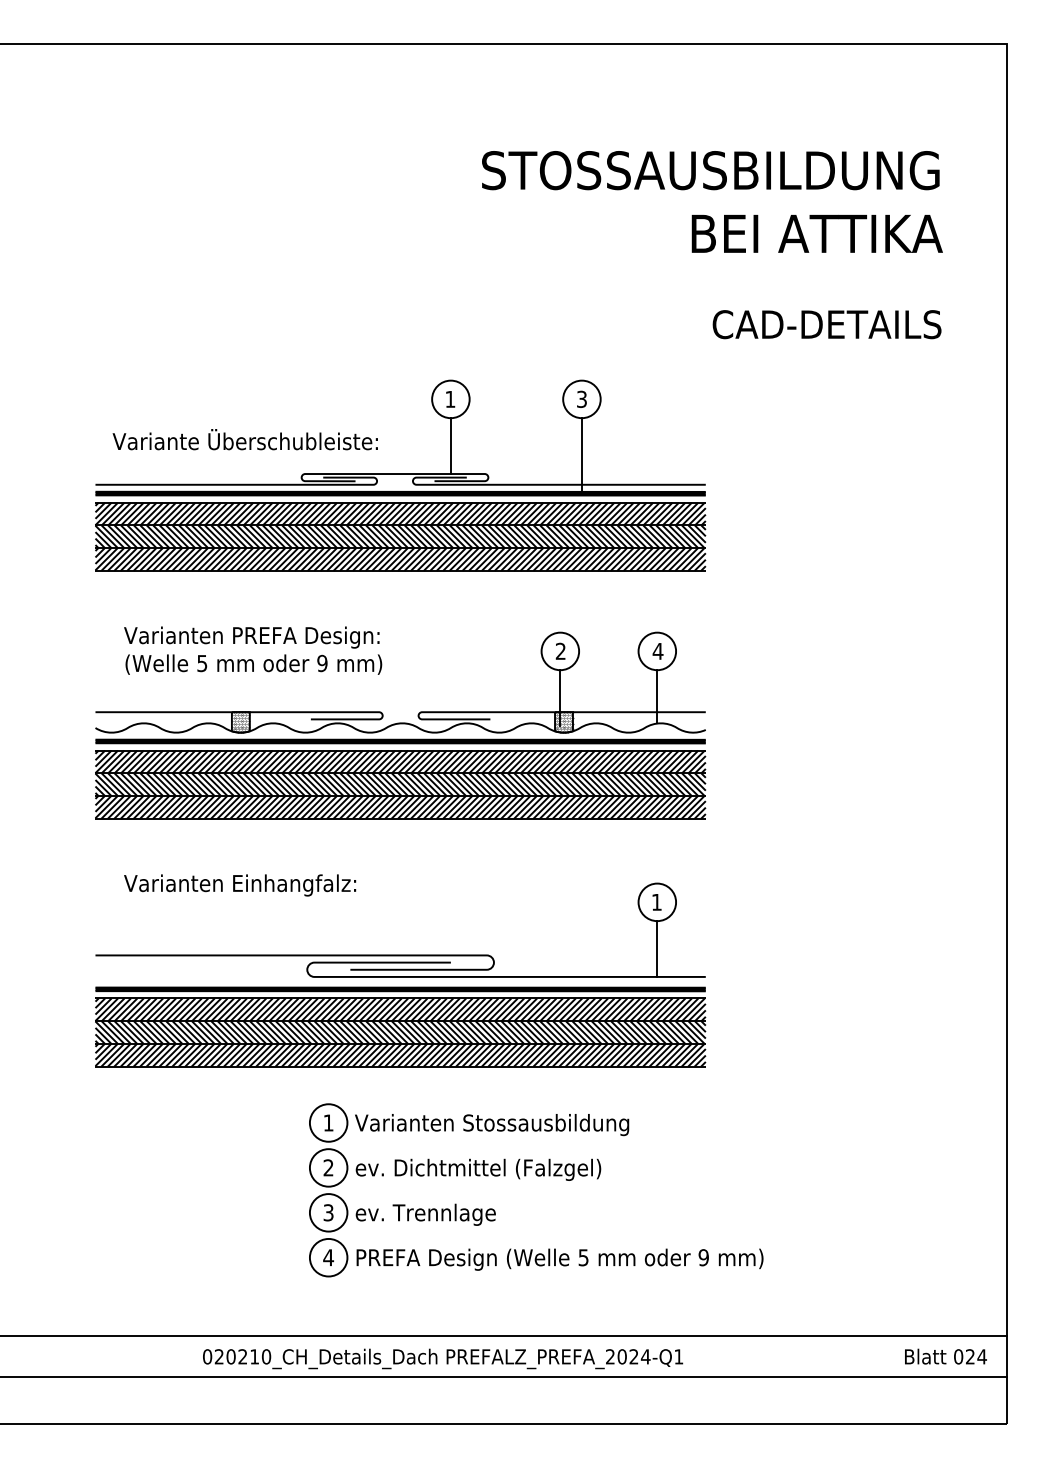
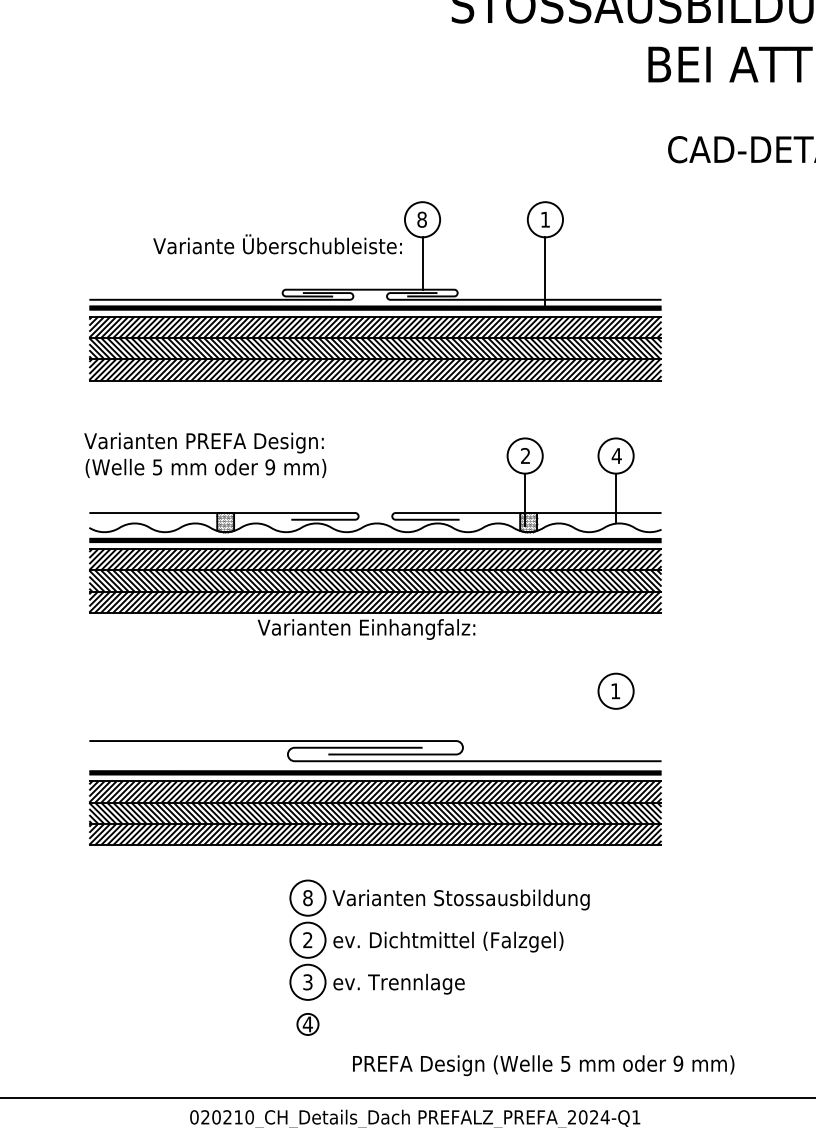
text: (450, 398) -> (422, 218), 1 -> 8
text: (581, 398) -> (545, 218), 3 -> 1
text: (244, 439) -> (276, 244), moved
text: (253, 650) -> (205, 455), moved
text: (240, 885) -> (366, 629), moved
line: (657, 948) -> (616, 734), removed
text: (328, 1122) -> (307, 897), 1 -> 8
circle: (328, 1257) -> (307, 1024), size x0.6
text: (559, 1259) -> (543, 1065), moved

